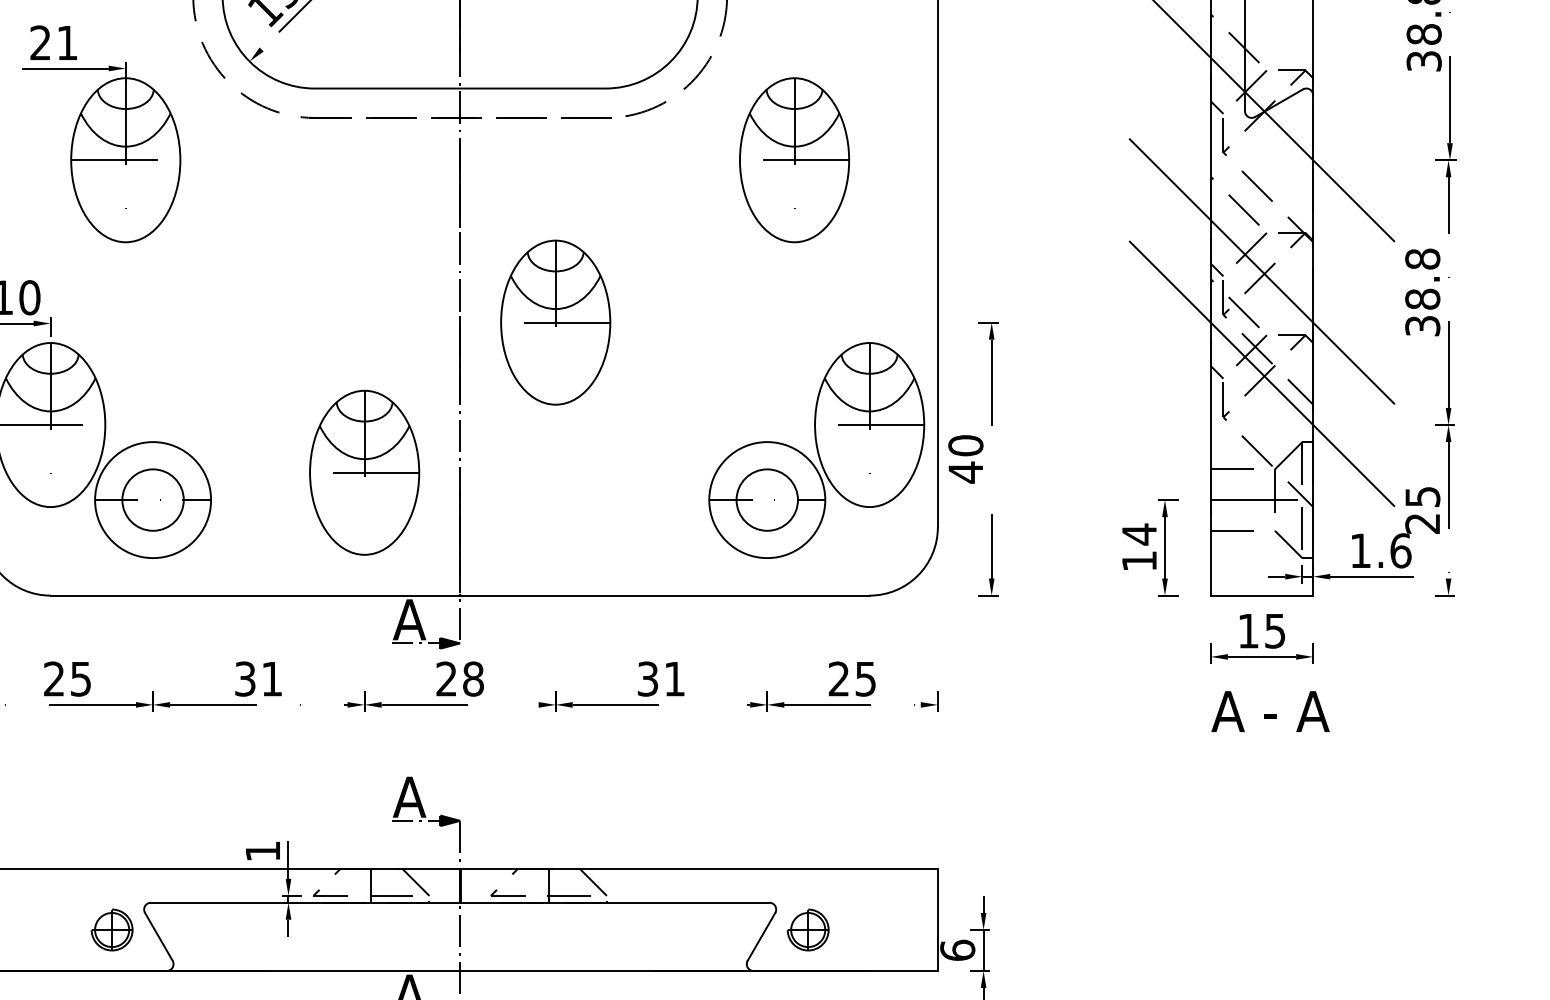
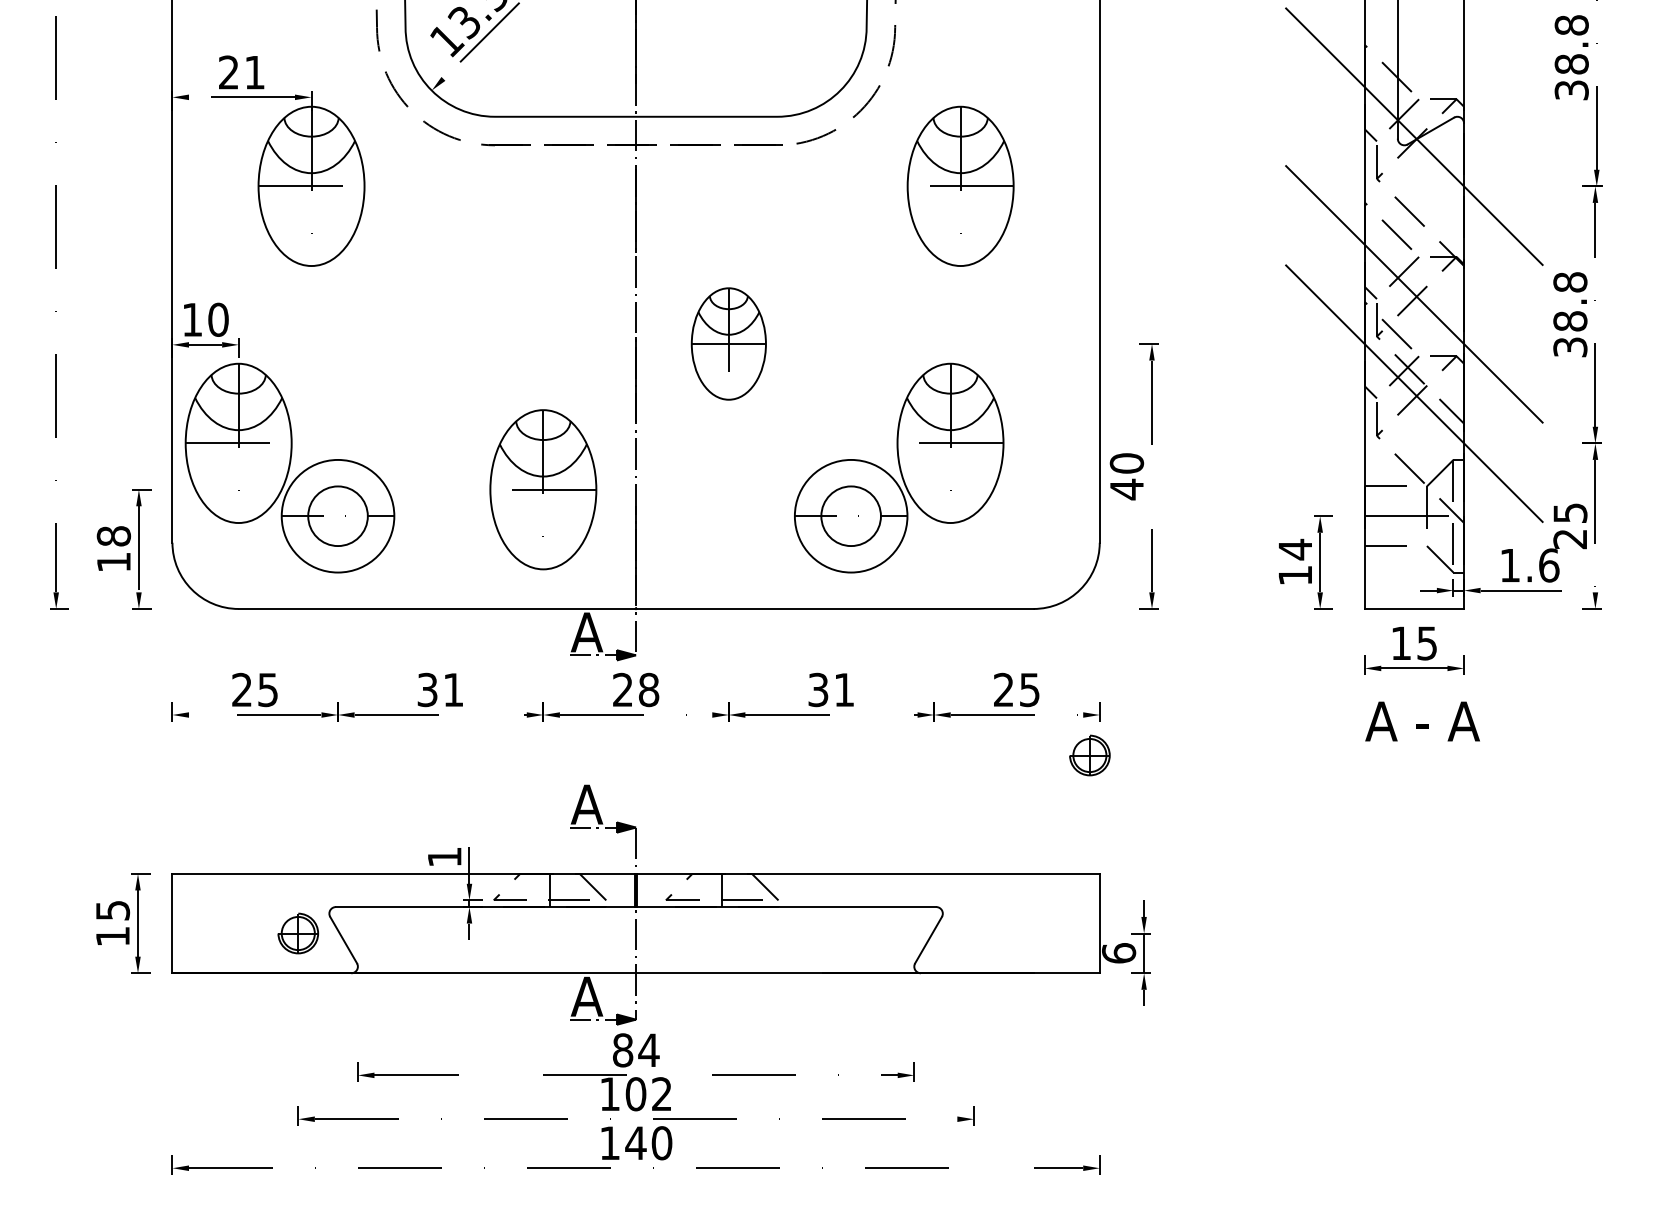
part: (555, 322) -> (728, 343), size x0.7
part: (817, 449) -> (899, 467), moved
part: (807, 929) -> (1089, 755), moved

